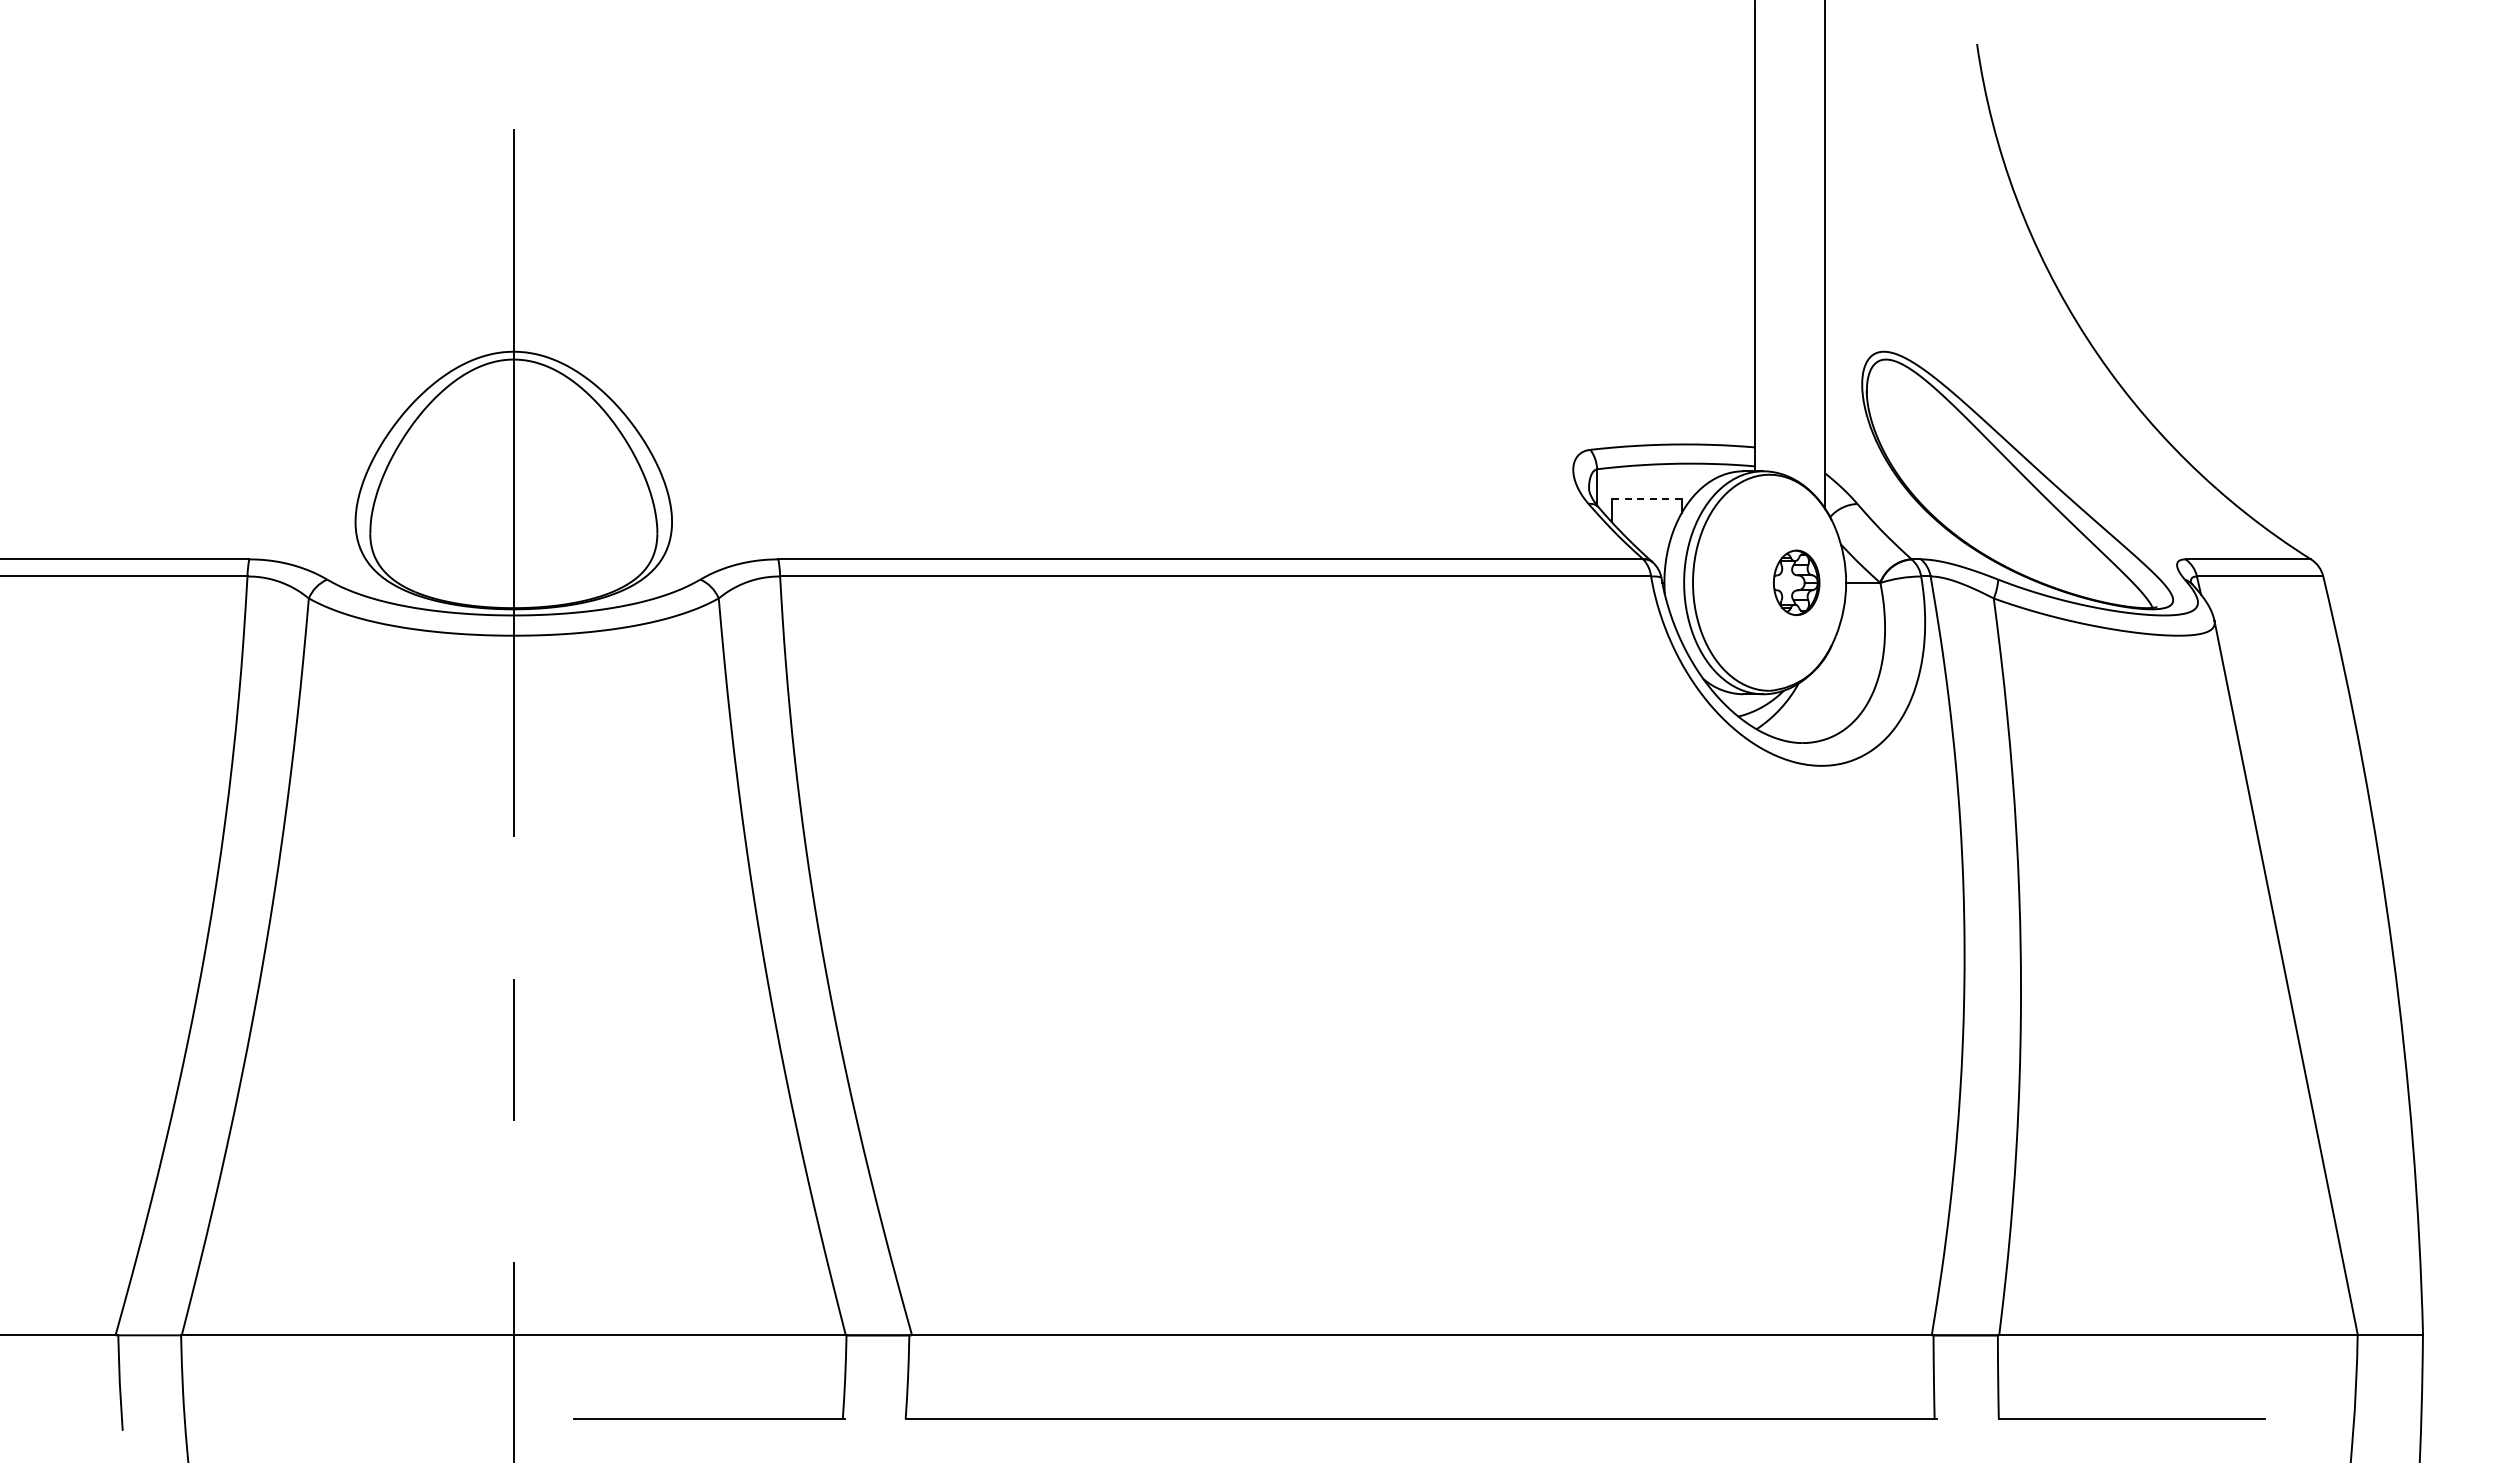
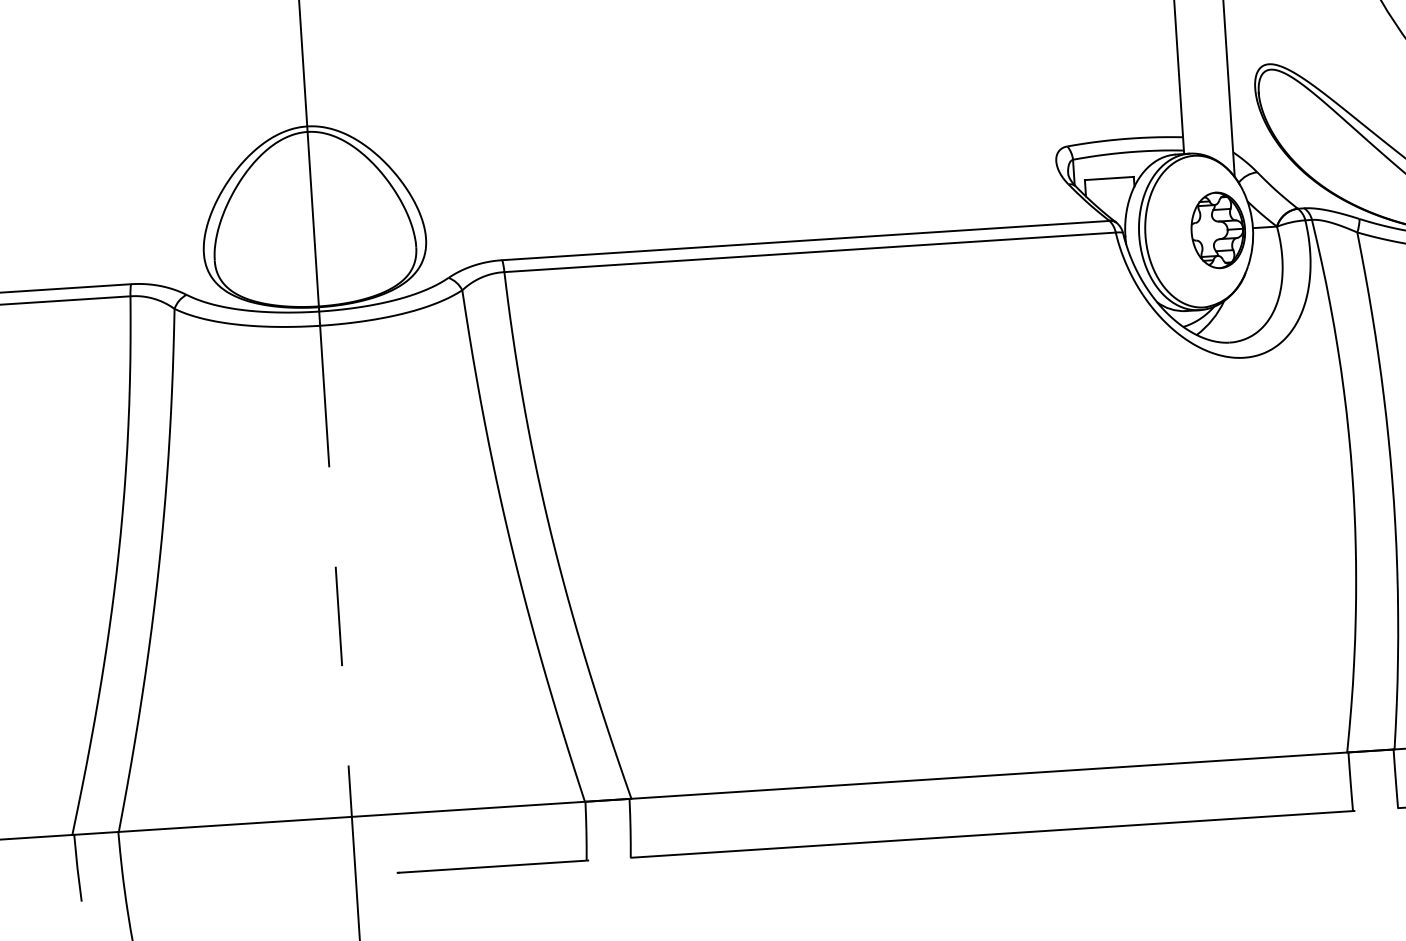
line: (1647, 499) -> (1109, 178), dashed -> solid
part: (1796, 582) -> (1218, 230), size x1.67

